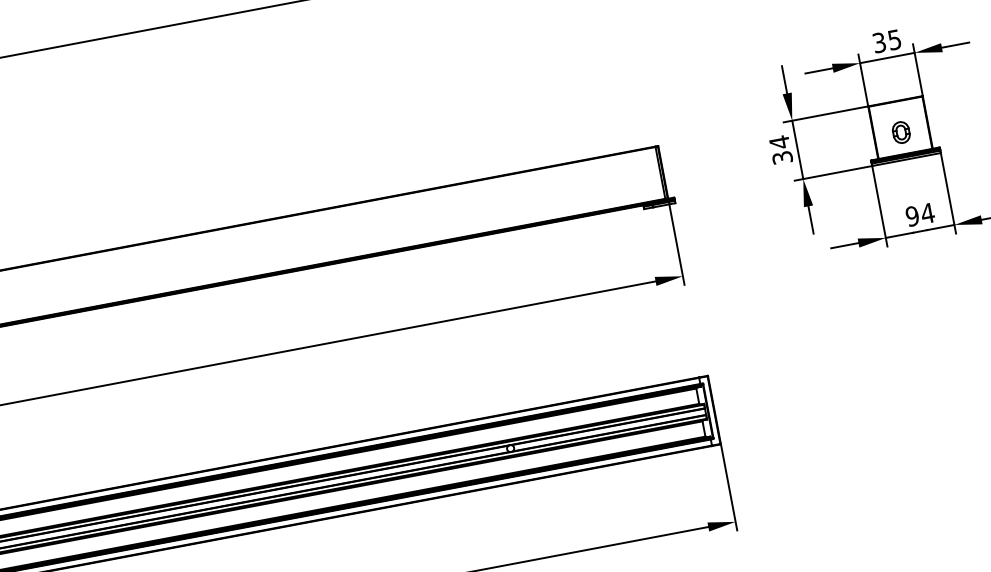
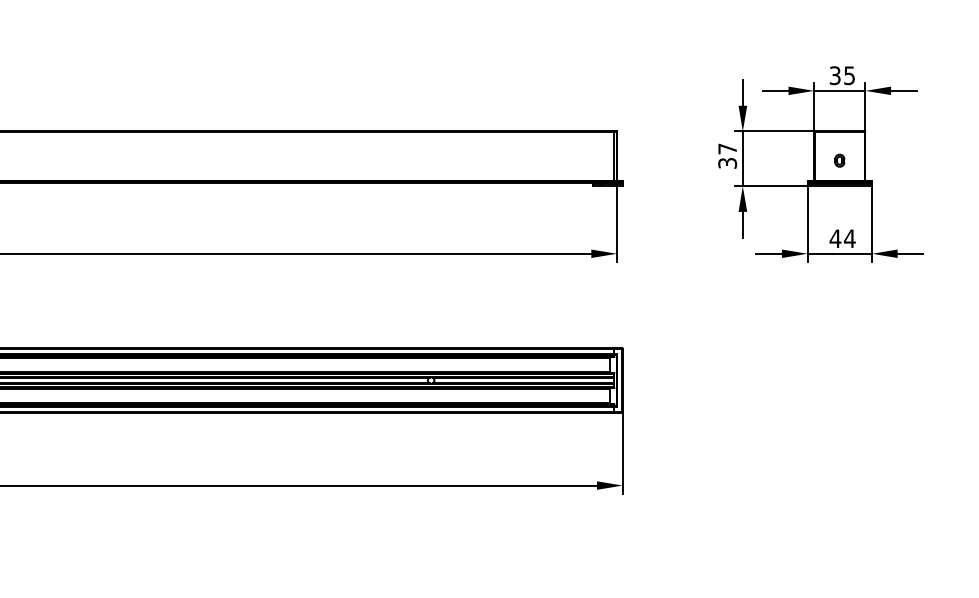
part: (901, 132) -> (839, 160), size x0.62
text: (779, 141) -> (727, 148), 34 -> 37
text: (912, 216) -> (835, 238), 94 -> 44

